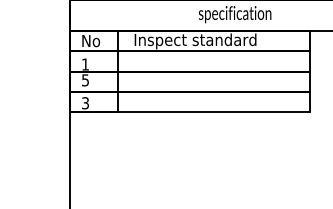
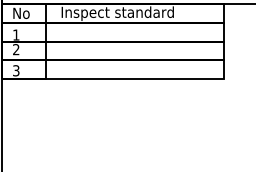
text: (85, 80) -> (16, 49), 5 -> 2

